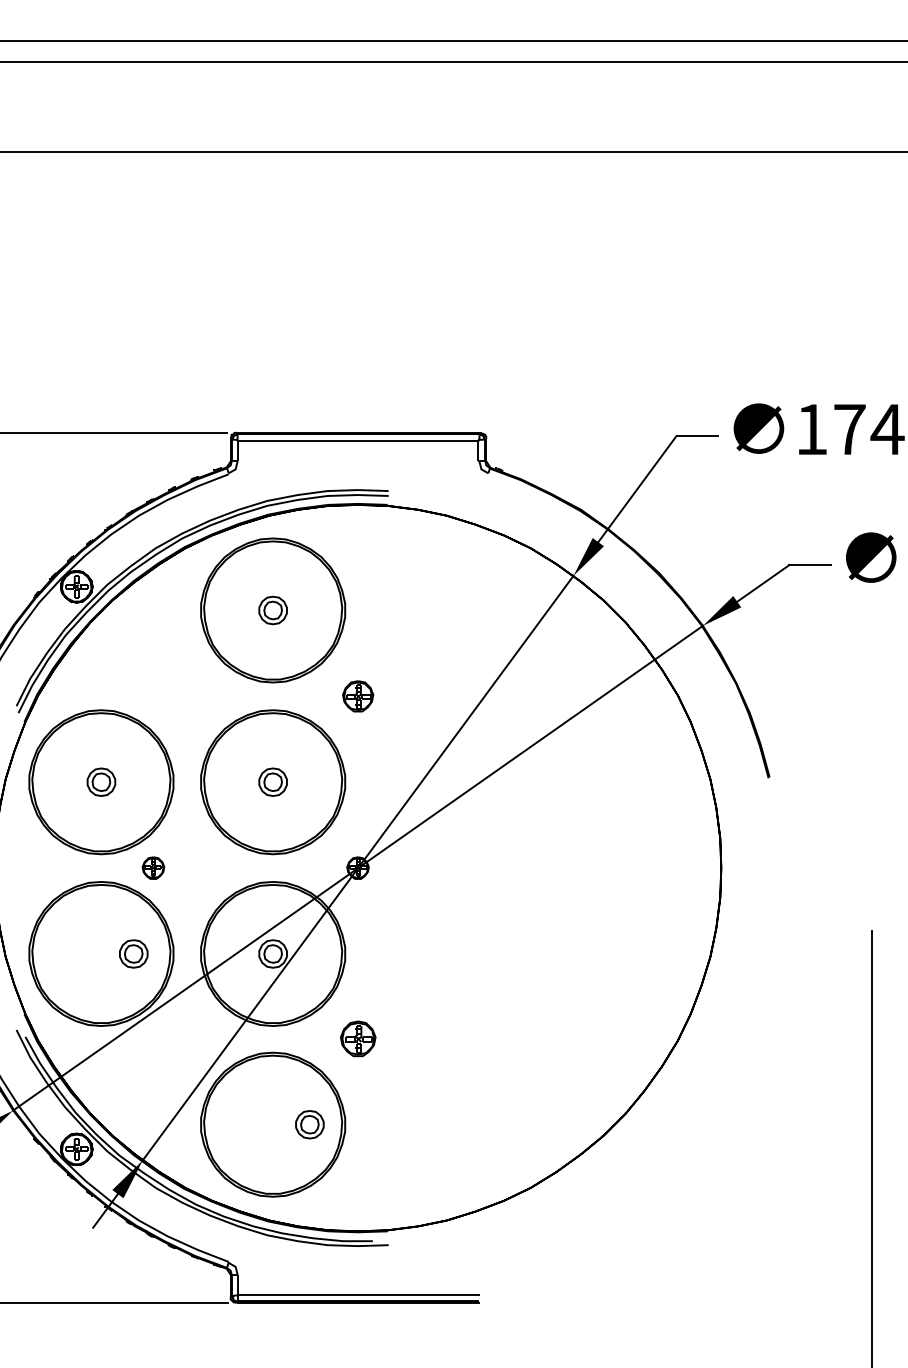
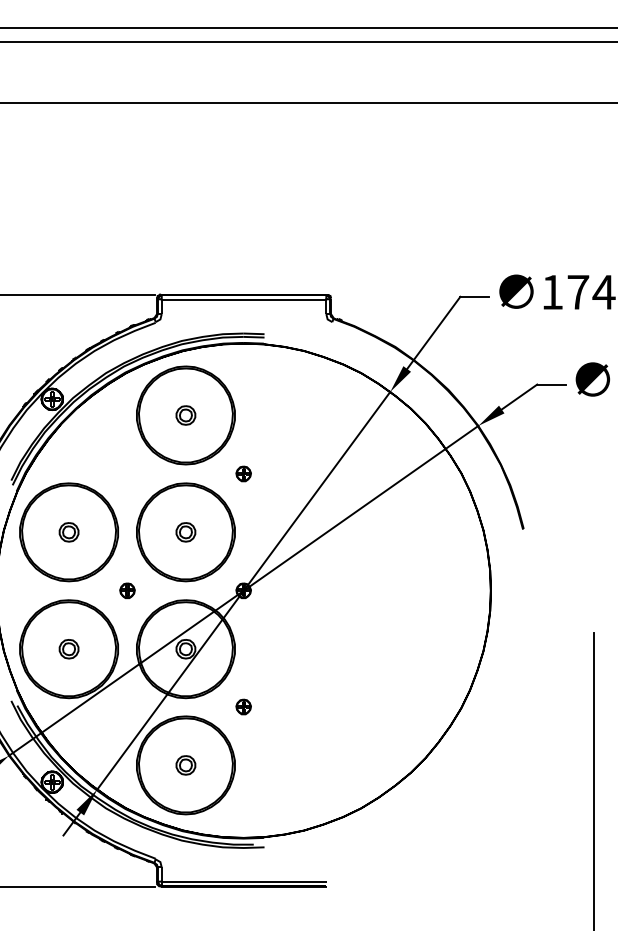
part: (357, 695) -> (243, 473), size x0.71
part: (153, 867) -> (127, 590), moved
part: (132, 954) -> (68, 649), moved
part: (357, 1038) -> (243, 706), size x0.62
part: (309, 1124) -> (185, 765), moved

